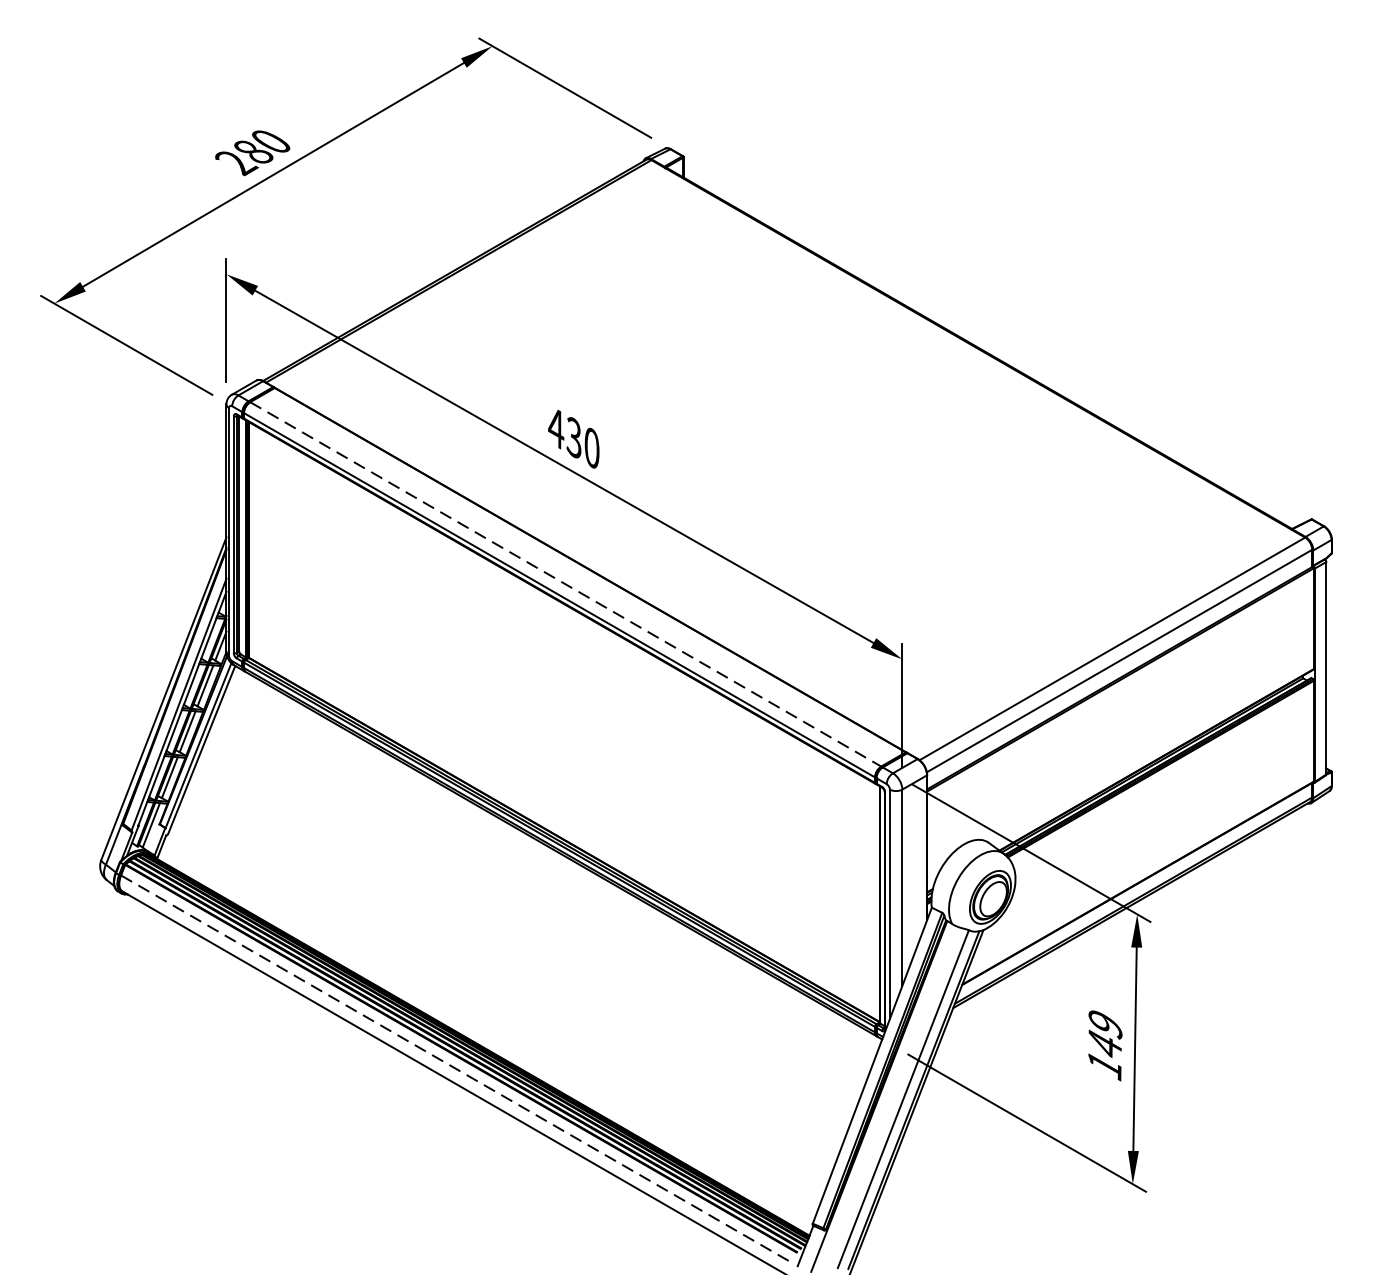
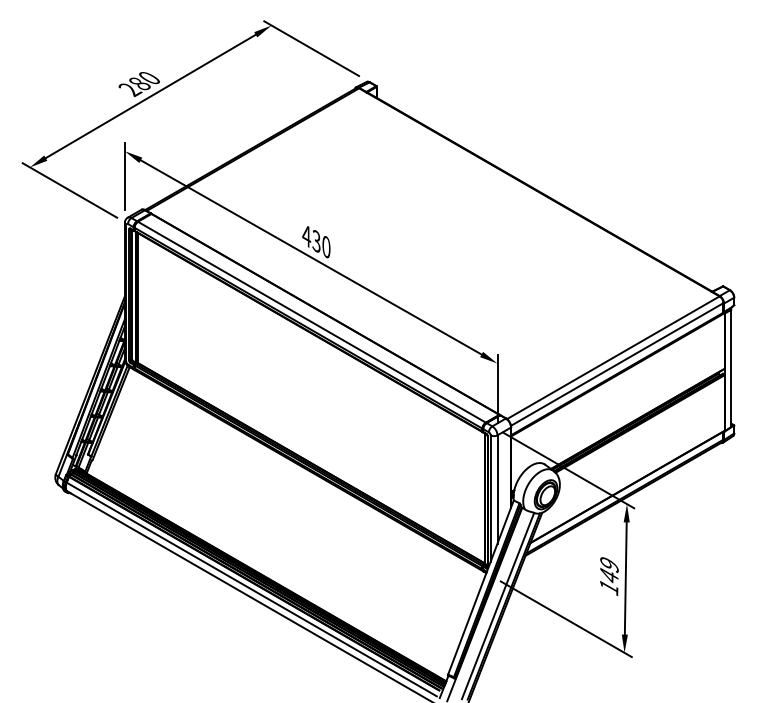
line: (564, 584) -> (311, 322), dashed -> solid
line: (456, 1069) -> (251, 589), dashed -> solid

